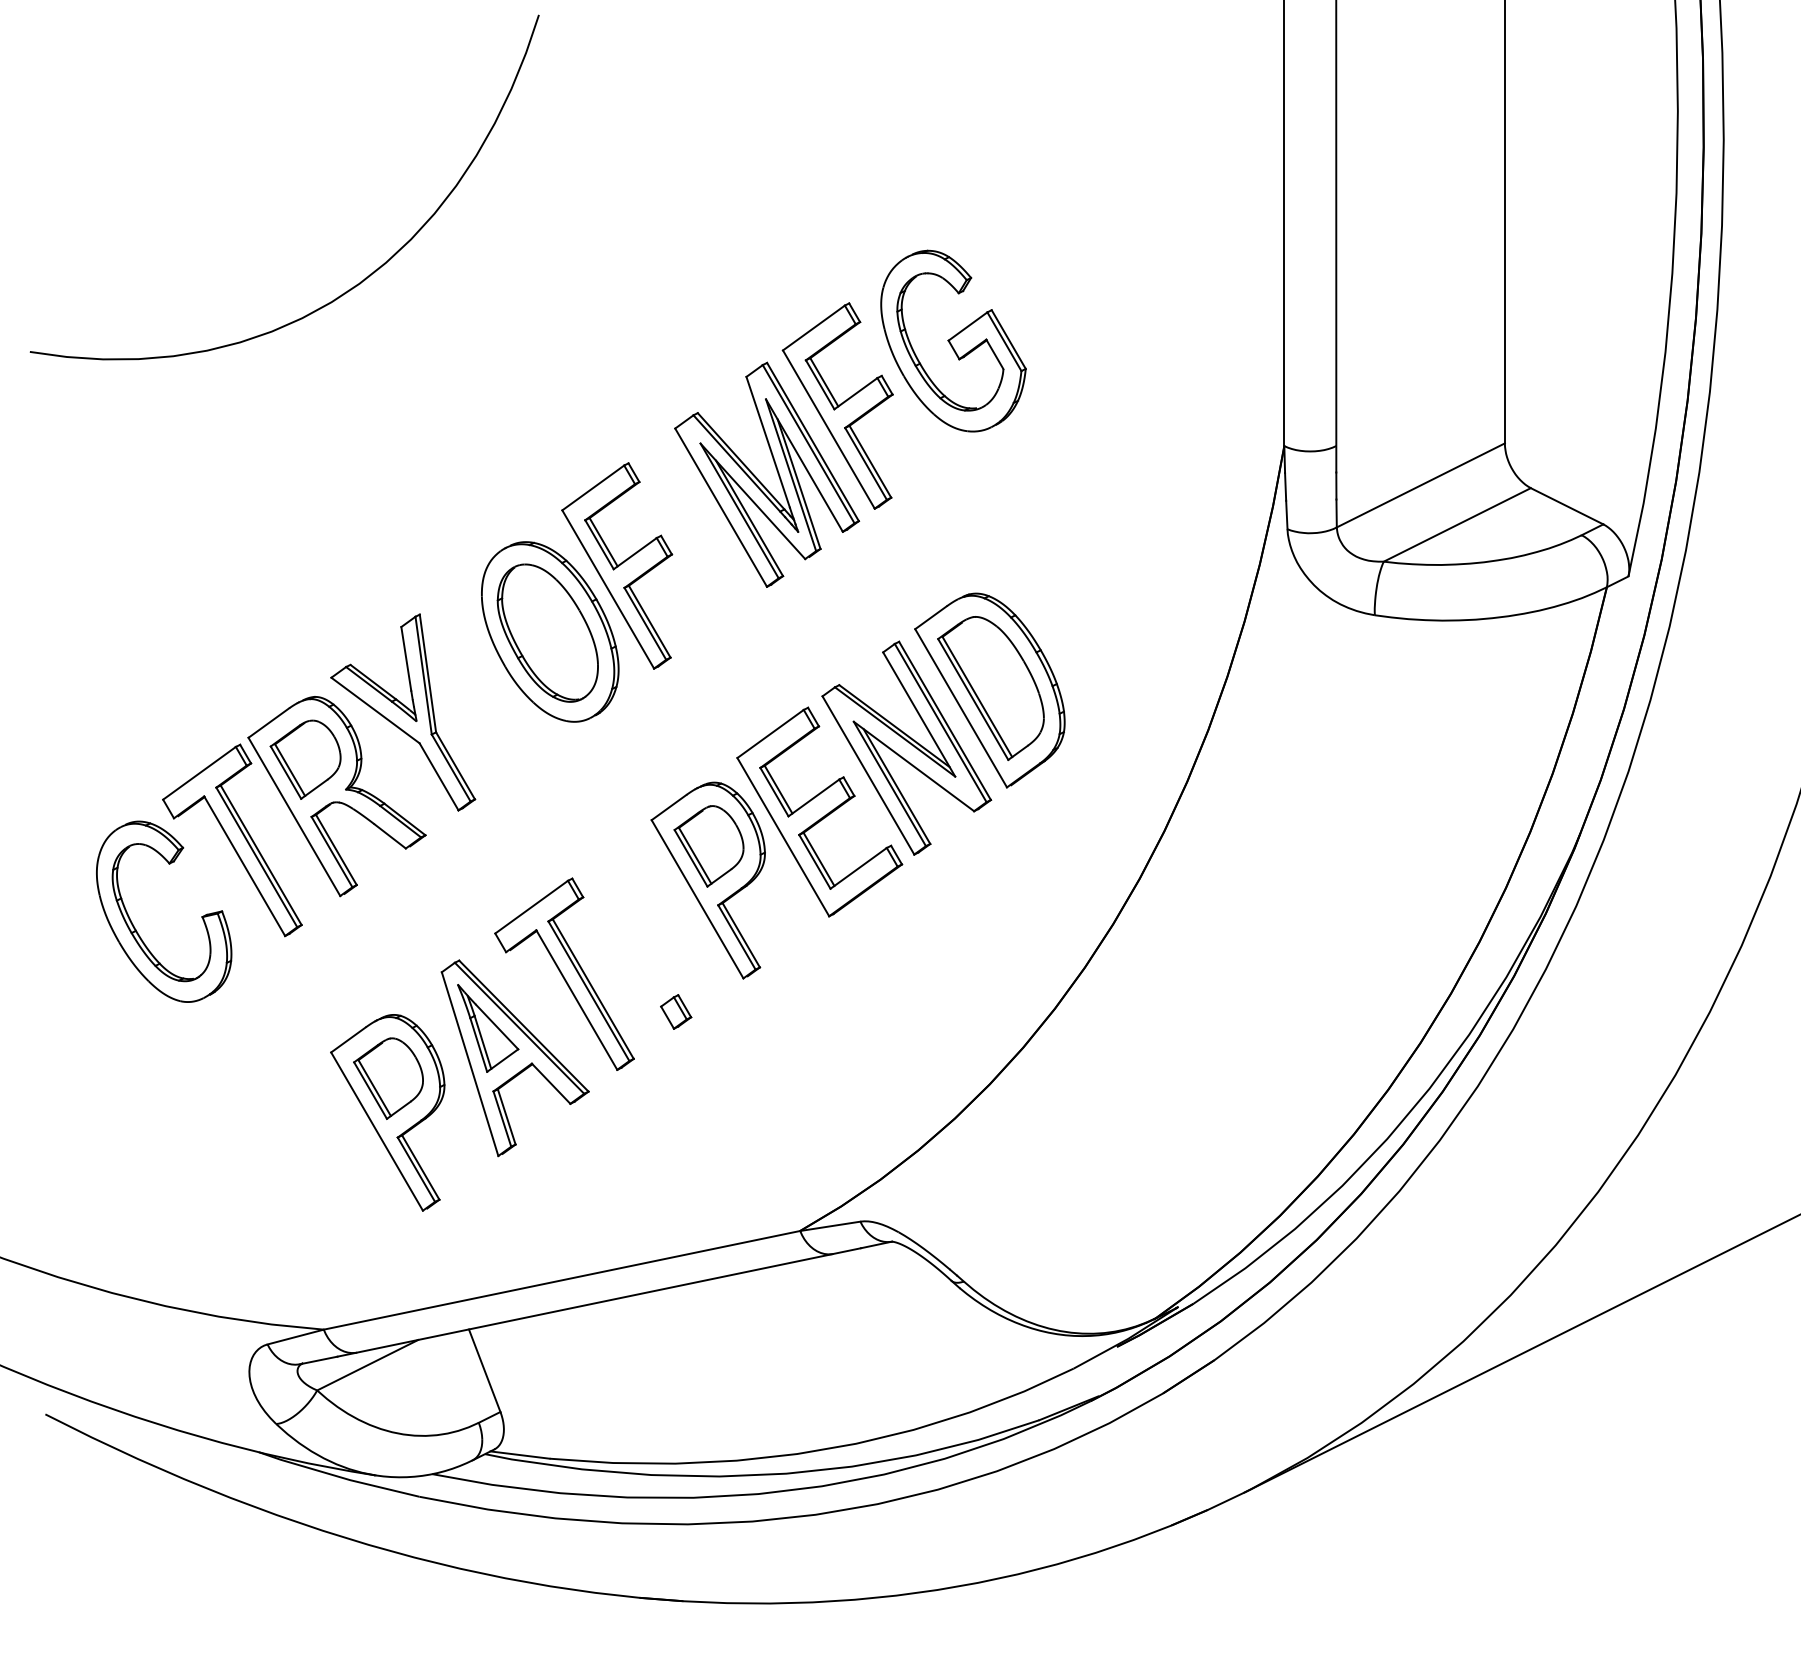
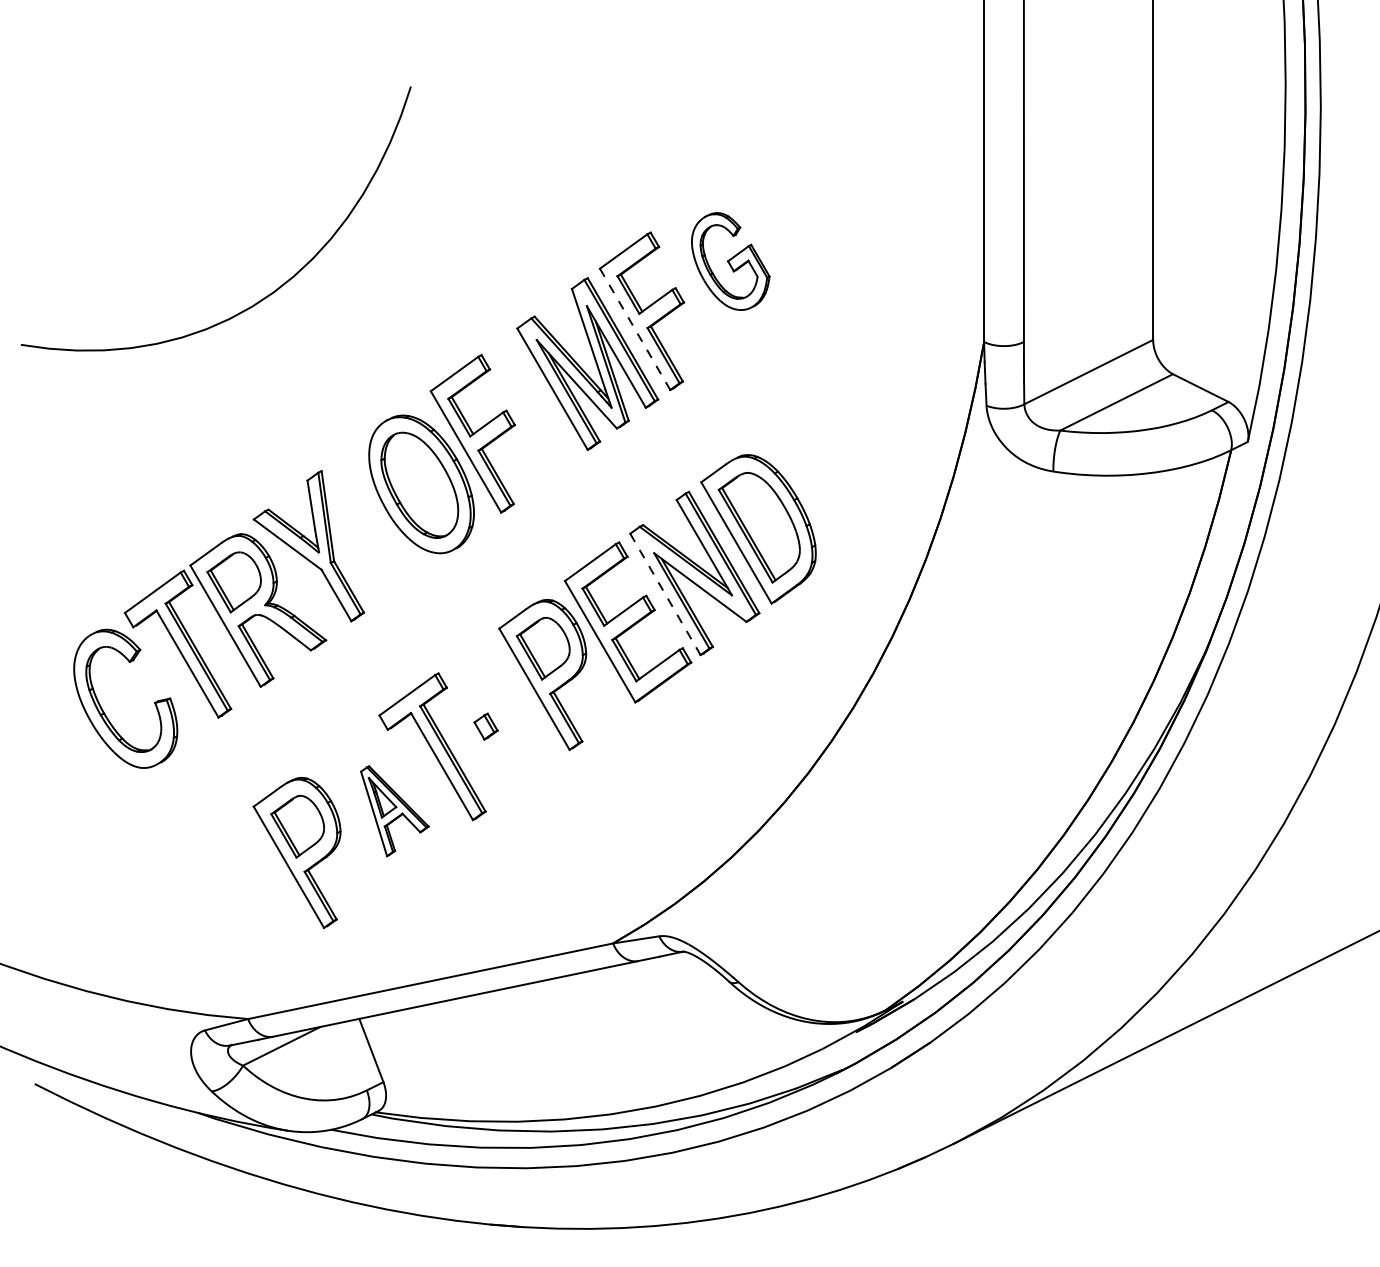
curve: (349, 288) -> (265, 296), moved
part: (953, 341) -> (730, 261), size x0.7
line: (829, 429) -> (635, 329), solid -> dashed
line: (868, 775) -> (665, 594), solid -> dashed
part: (675, 1011) -> (485, 726), moved
part: (514, 1058) -> (394, 811), size x0.6

